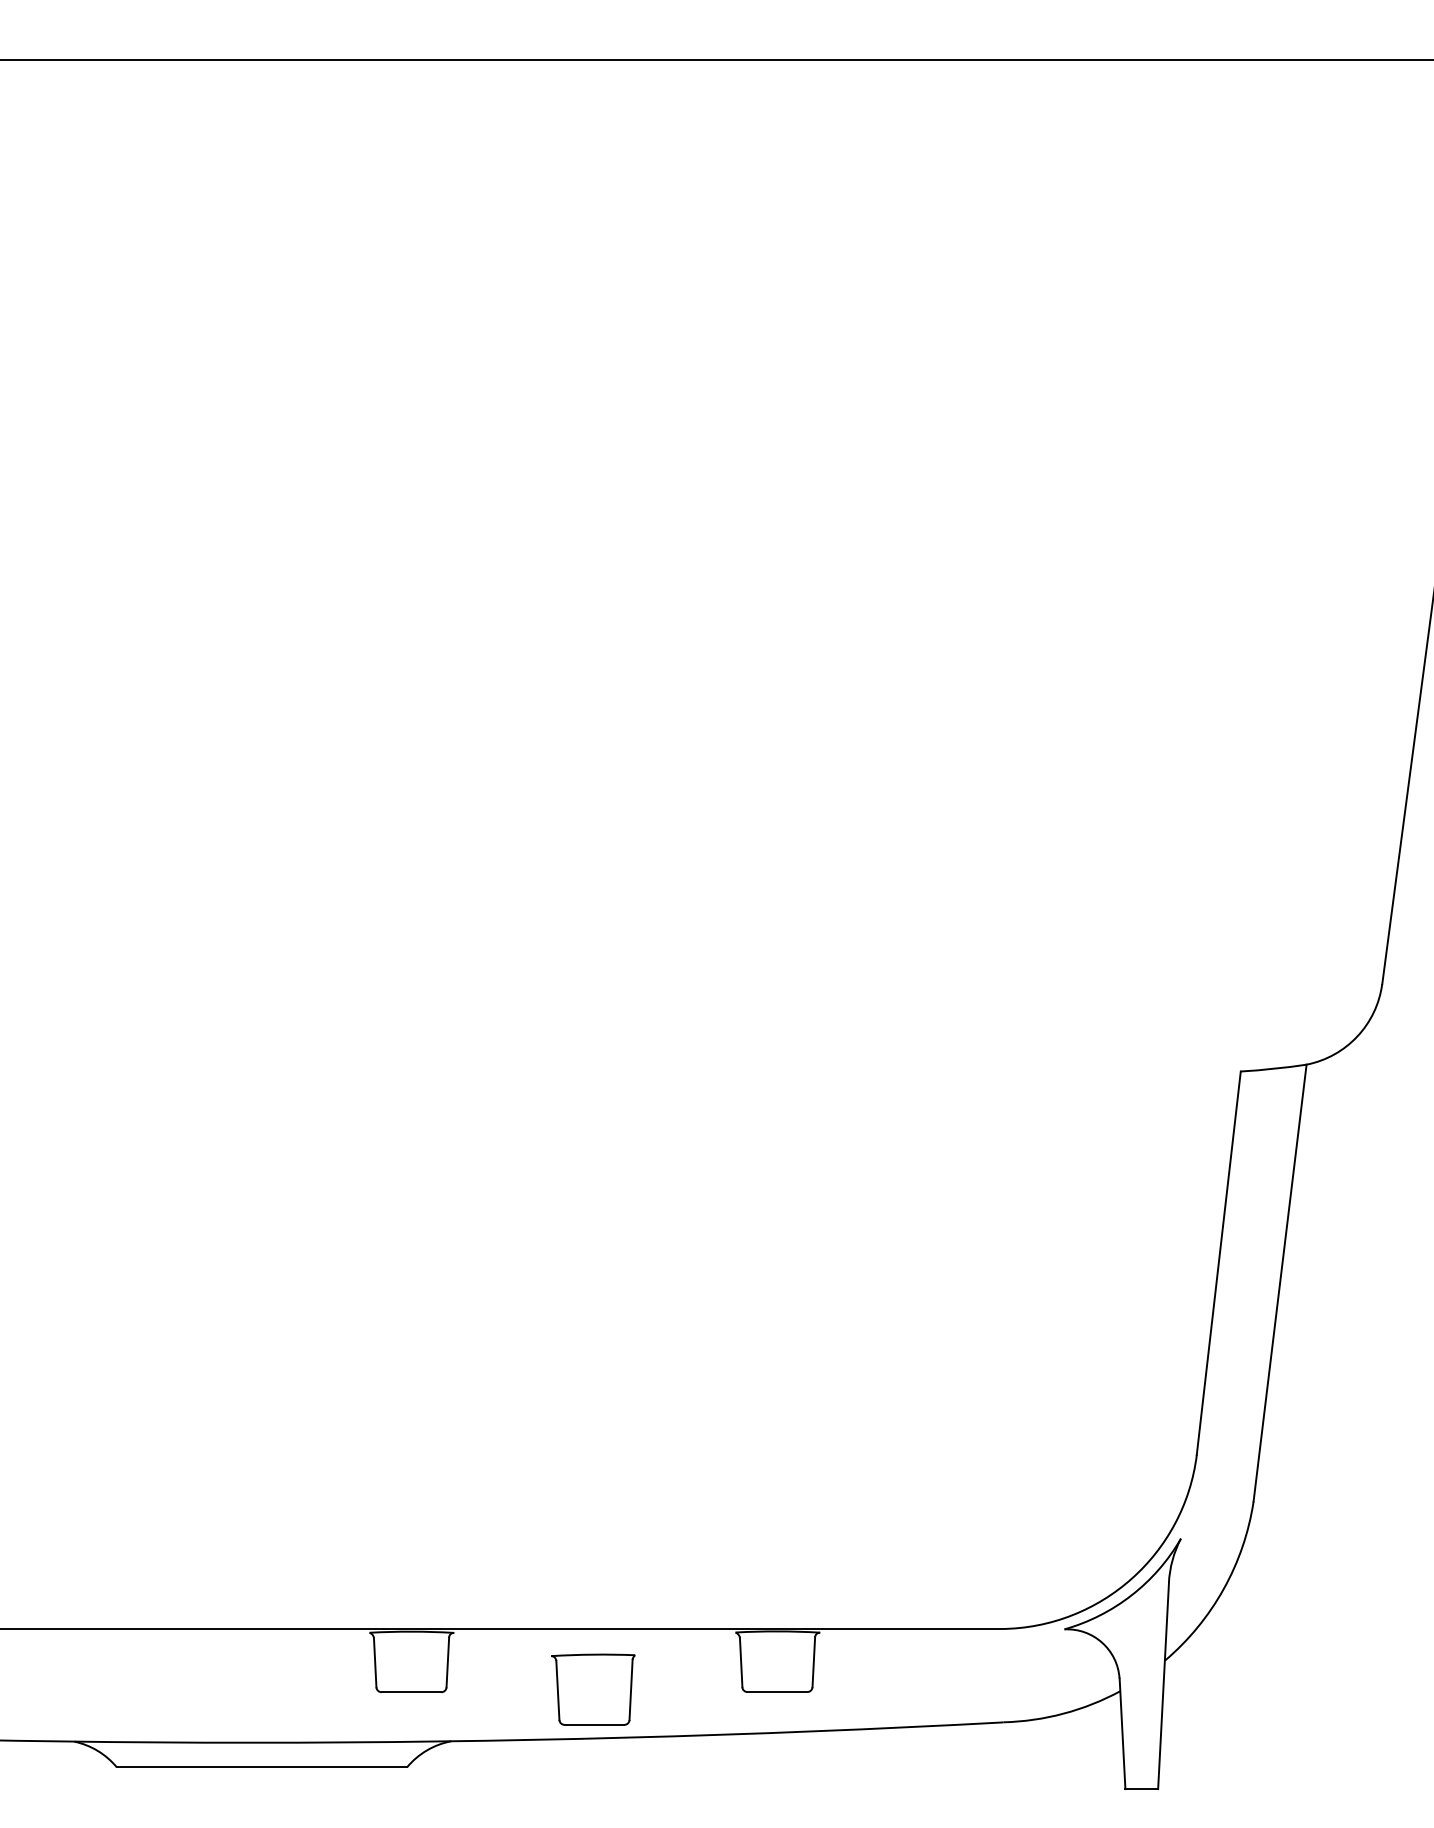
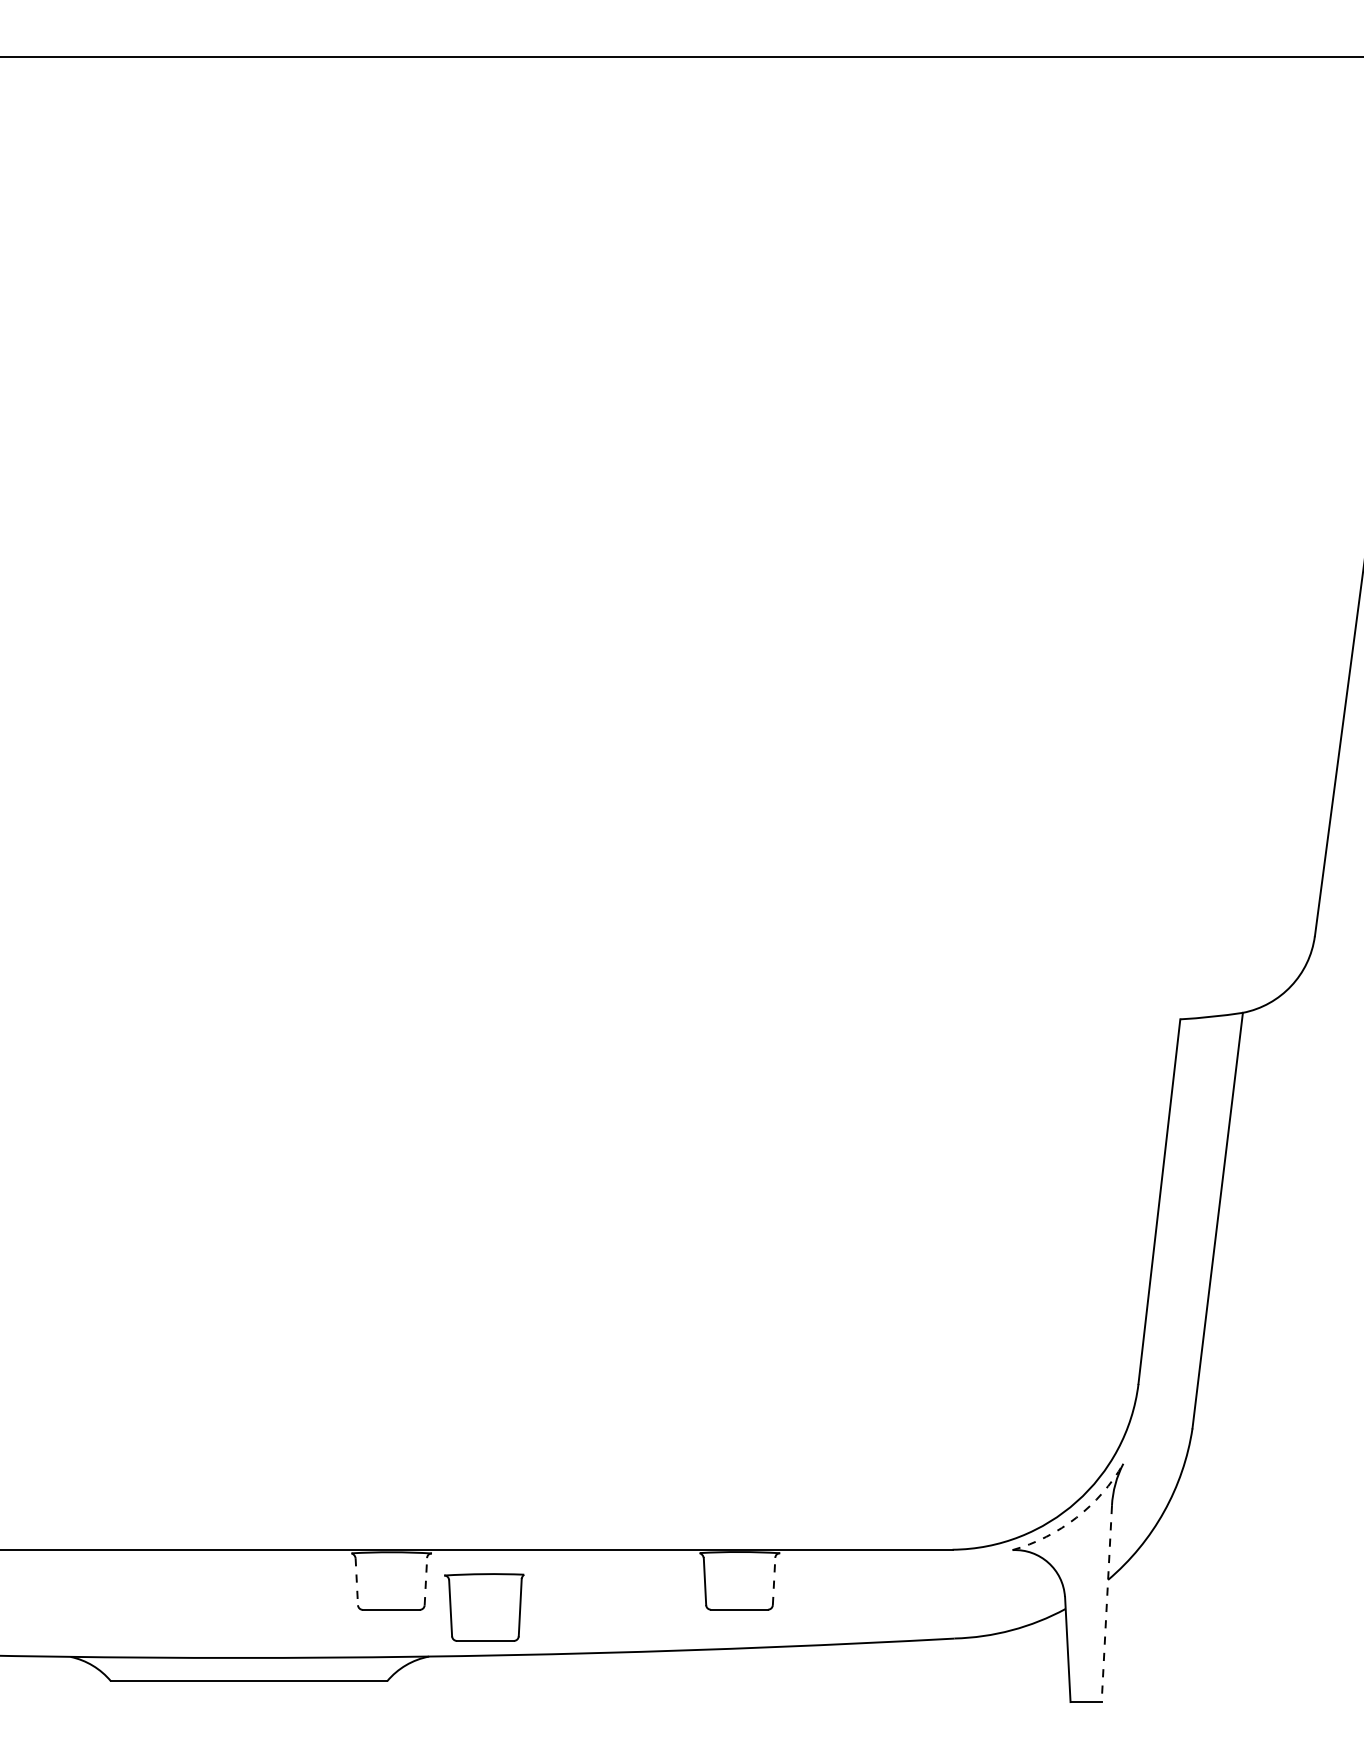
arc: (1131, 1595) -> (1076, 1517), solid -> dashed
line: (374, 1662) -> (356, 1581), solid -> dashed
line: (447, 1662) -> (425, 1581), solid -> dashed
line: (814, 1662) -> (774, 1581), solid -> dashed
line: (1163, 1686) -> (1106, 1604), solid -> dashed
part: (593, 1689) -> (484, 1607), moved

